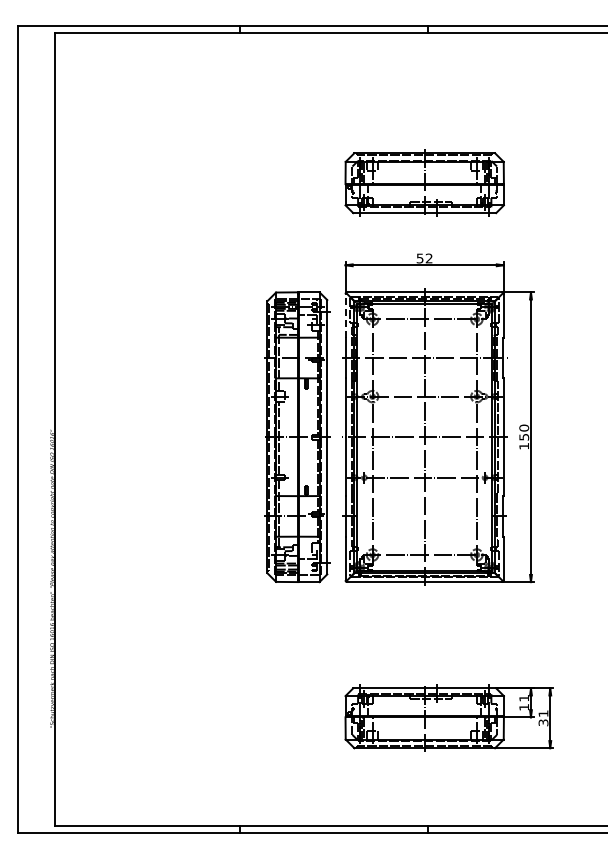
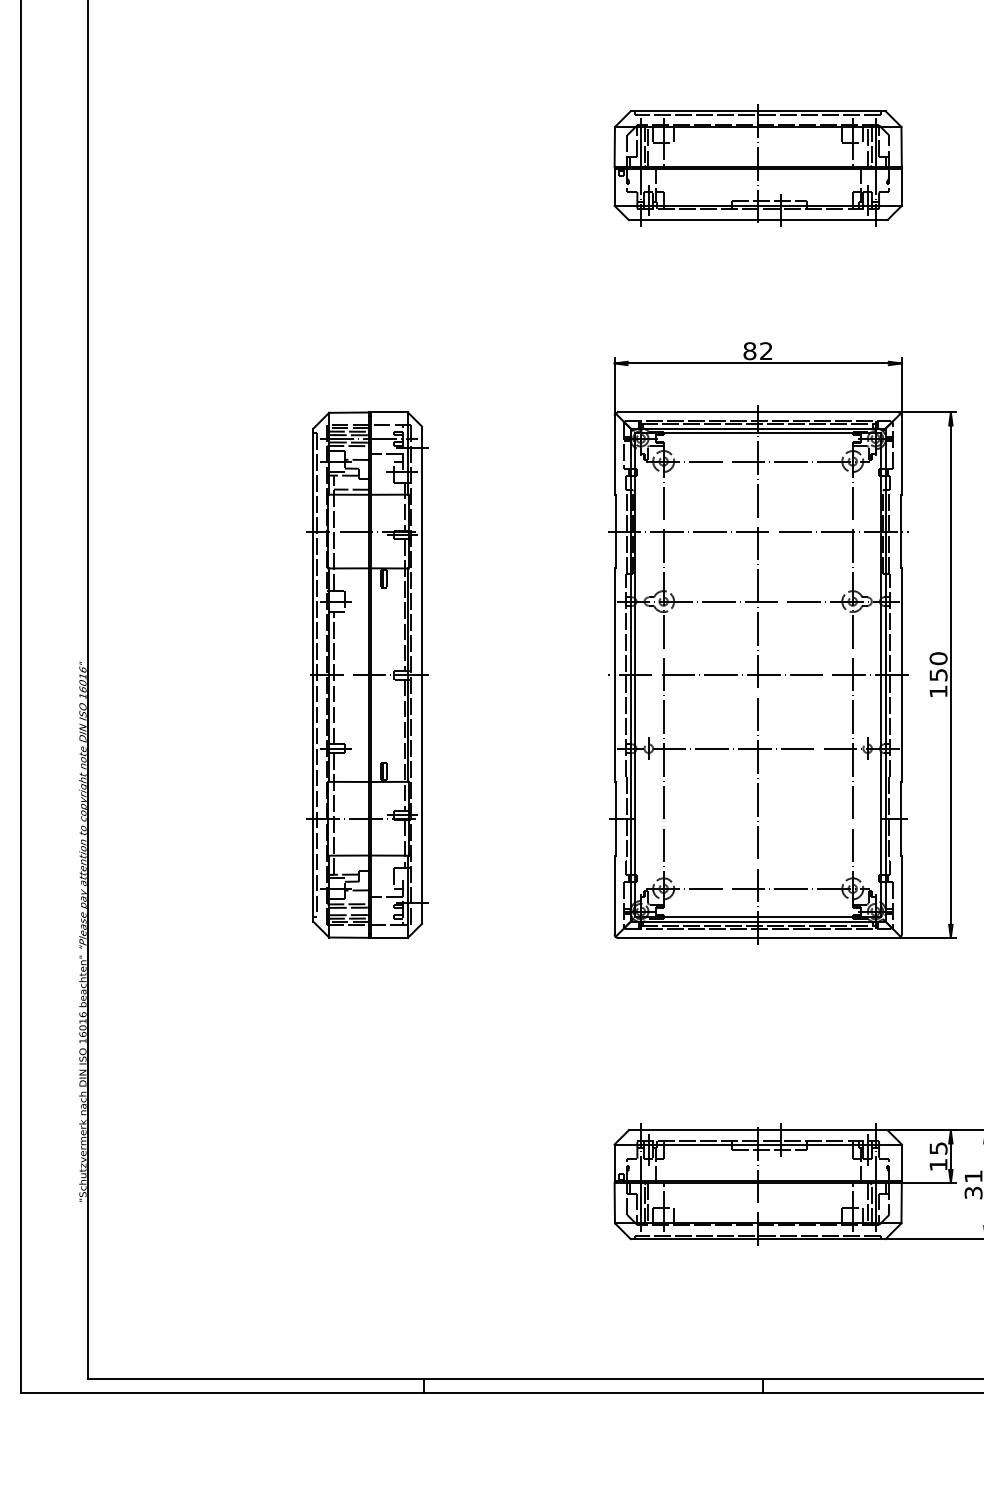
part: (424, 182) -> (757, 164), moved
text: (419, 258) -> (748, 351), 52 -> 82
line: (345, 315) -> (614, 454), dashed -> solid
part: (297, 437) -> (367, 675), moved
text: (524, 698) -> (939, 1148), 11 -> 15

